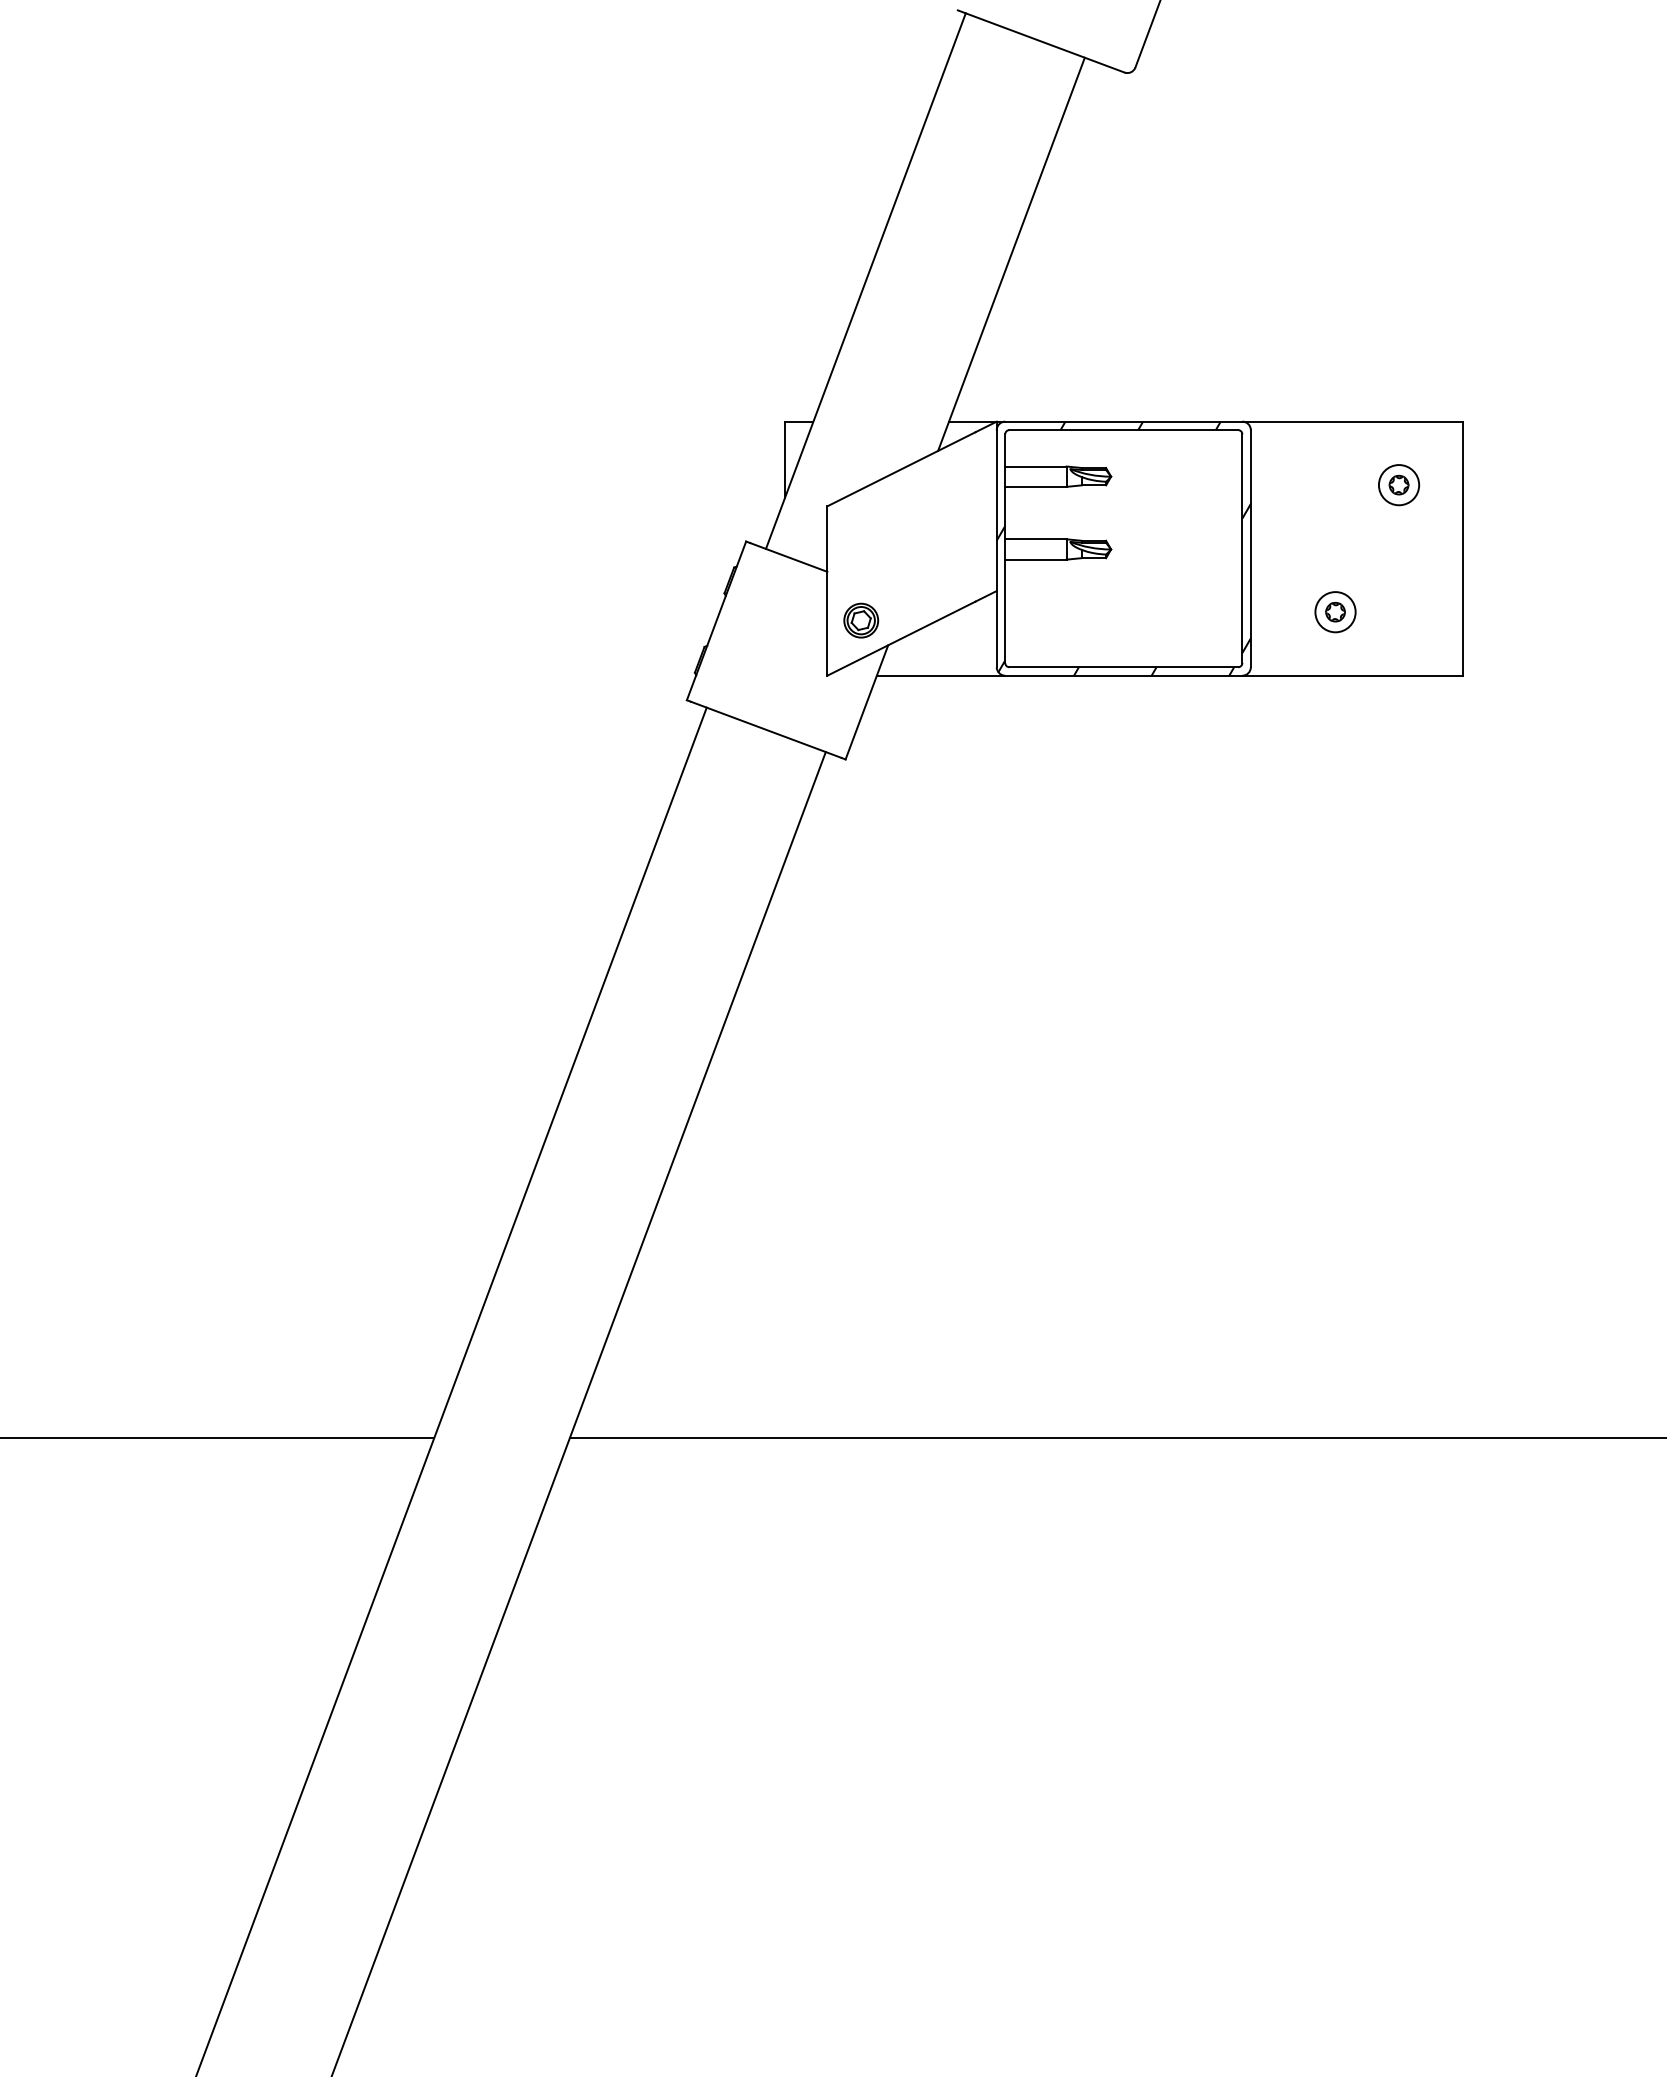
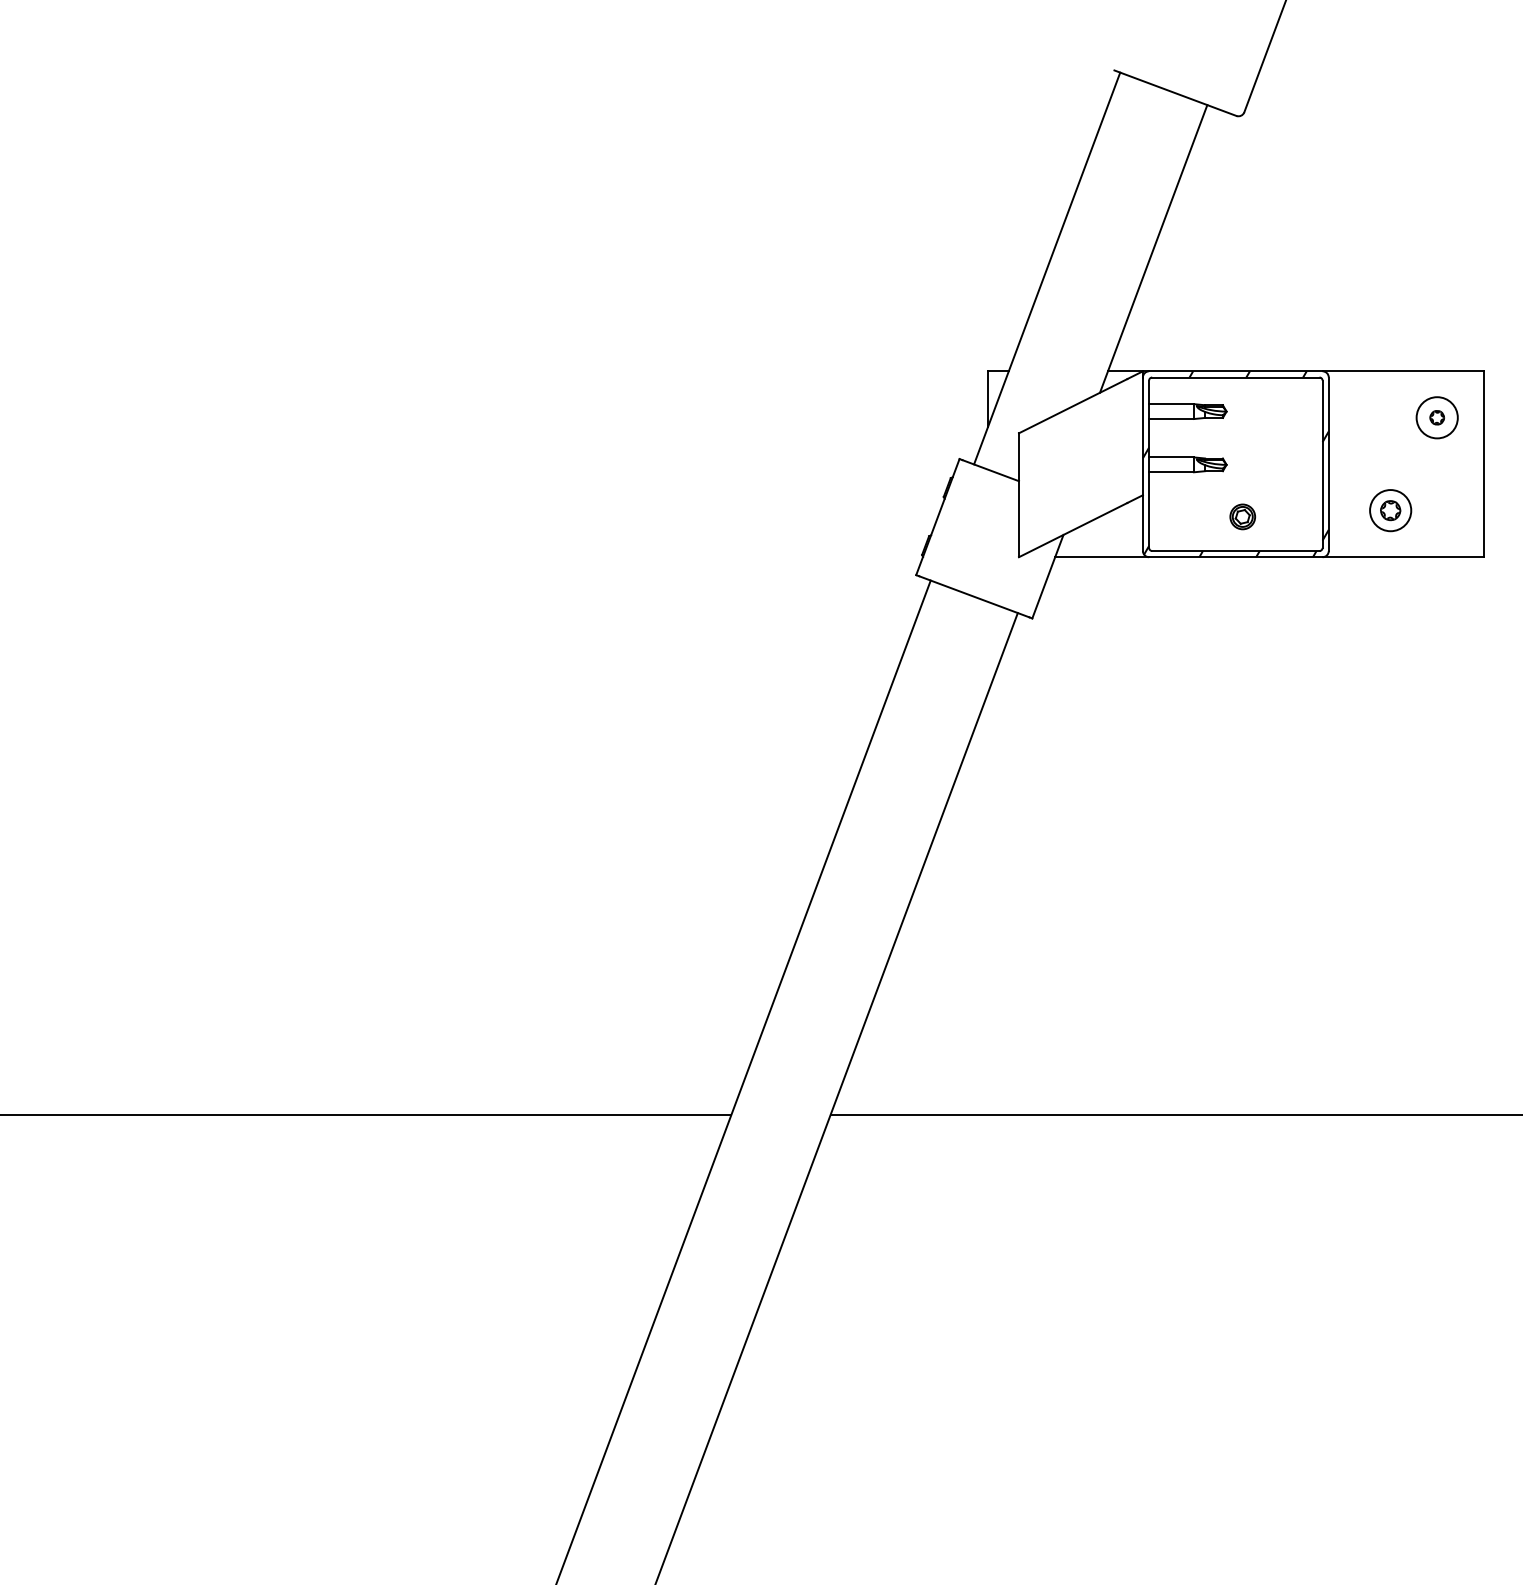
circle: (1398, 484) -> (1436, 417), size x1.4
part: (1335, 611) -> (1390, 510), size x1.4
part: (860, 620) -> (1242, 516), moved

